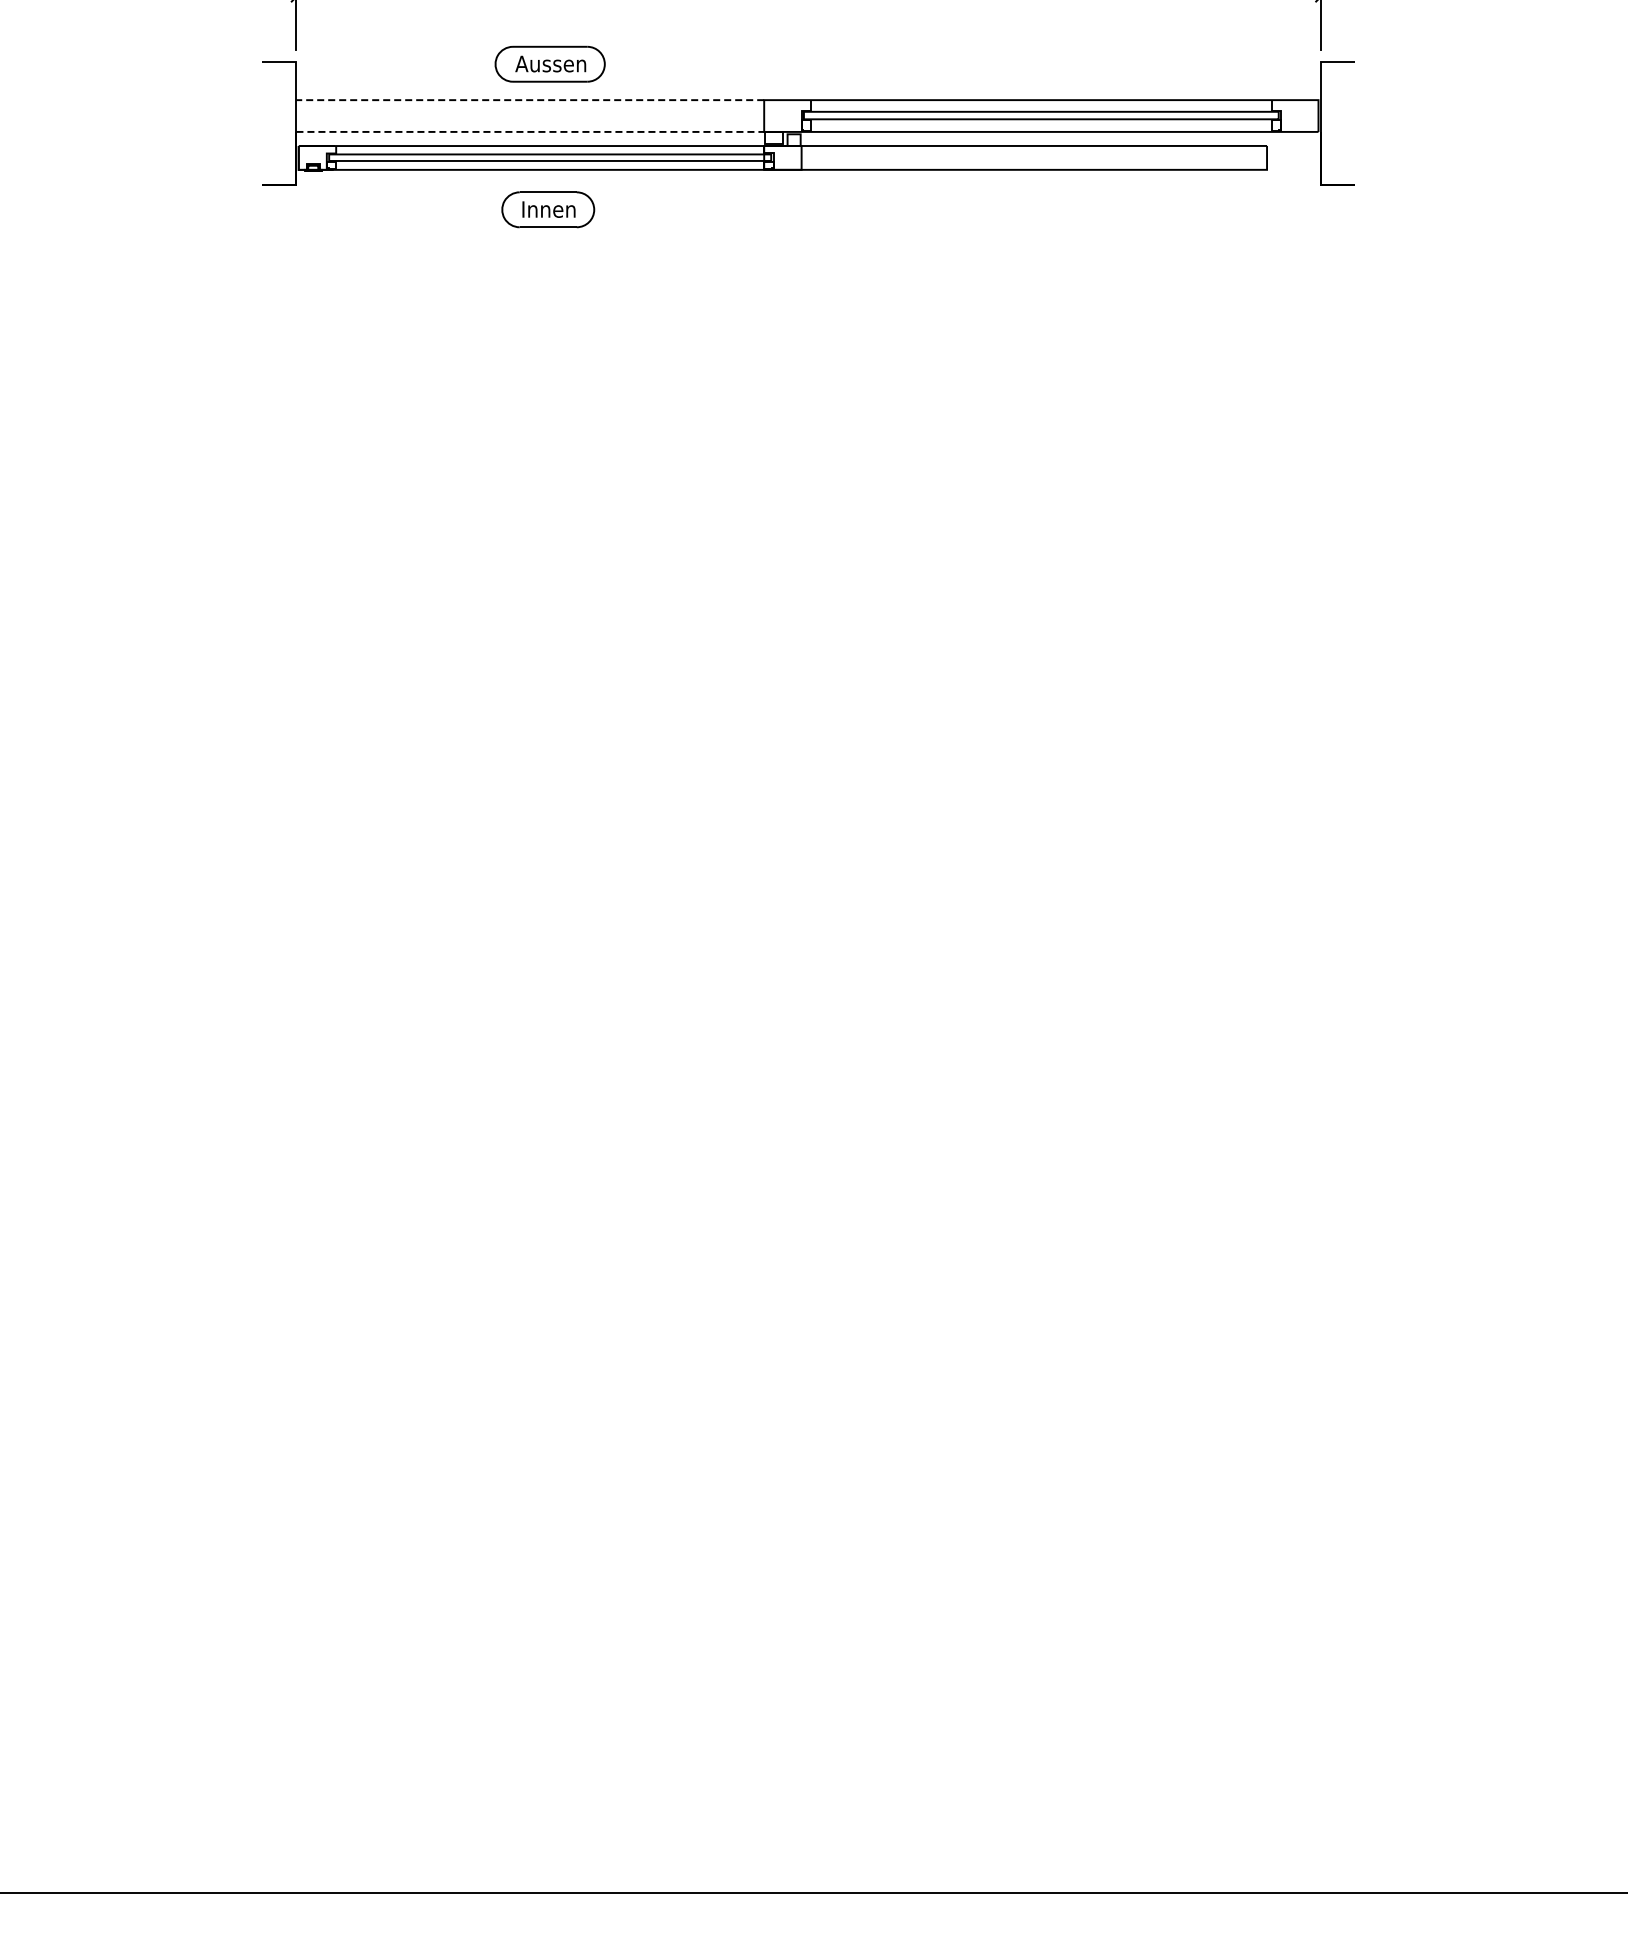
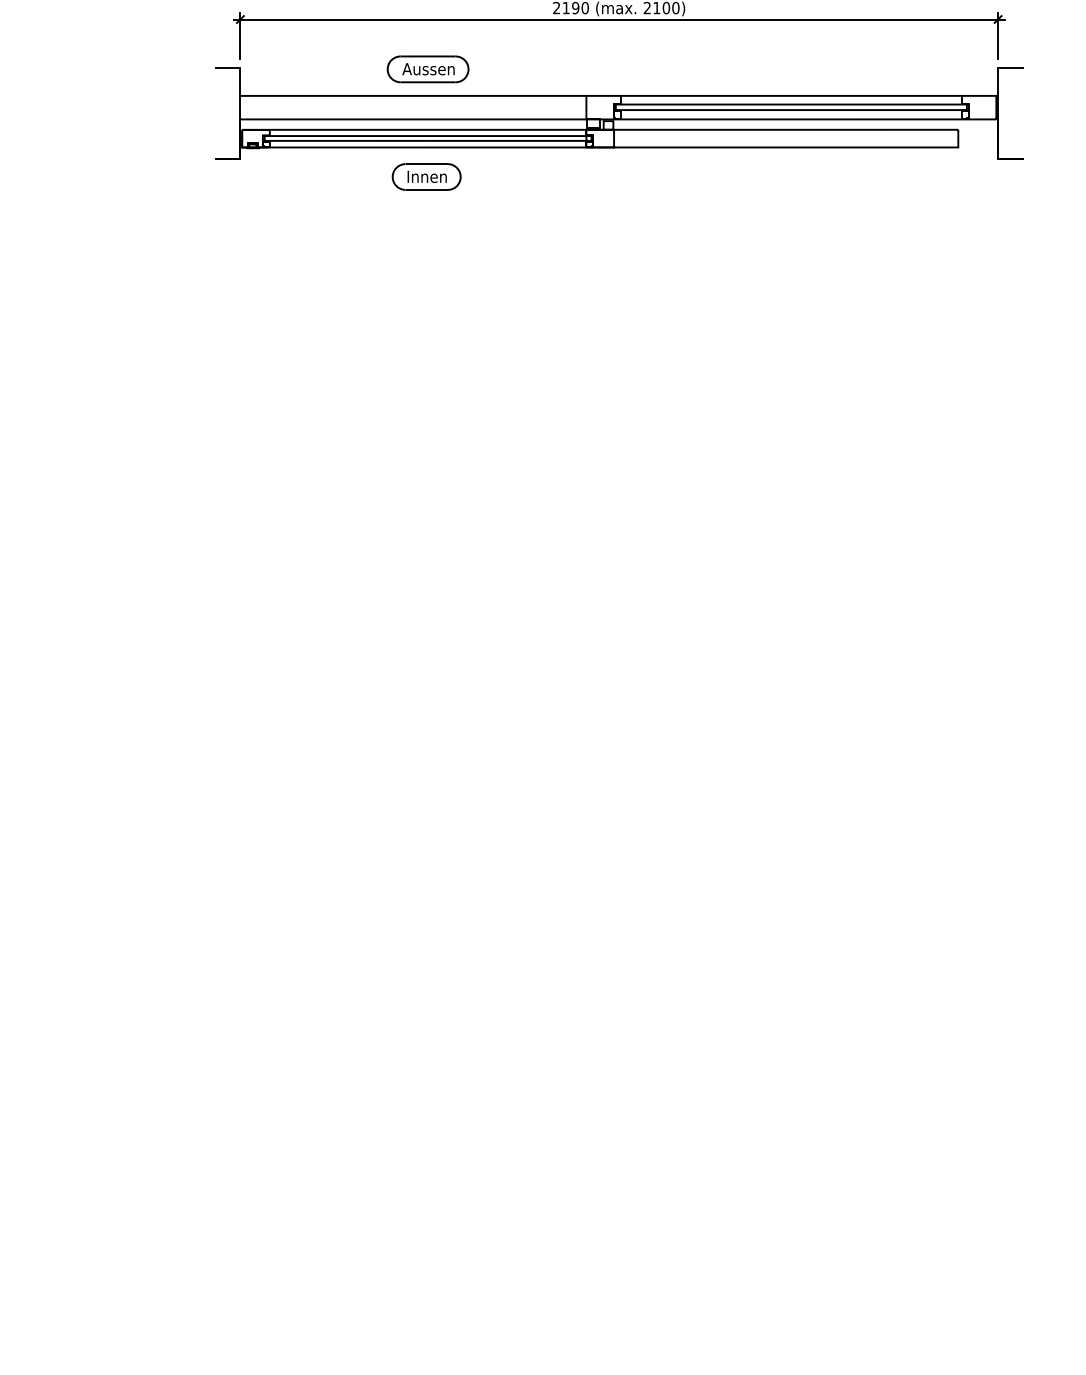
line: (530, 100) -> (413, 96), dashed -> solid
line: (530, 131) -> (413, 119), dashed -> solid

